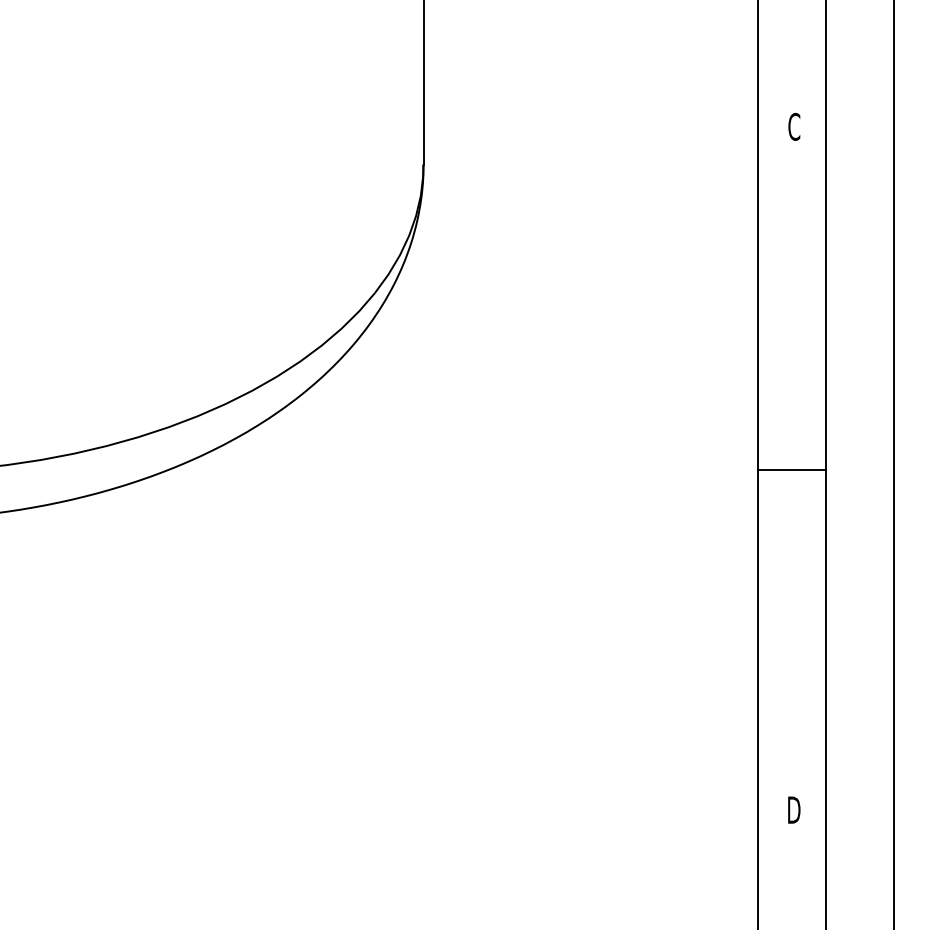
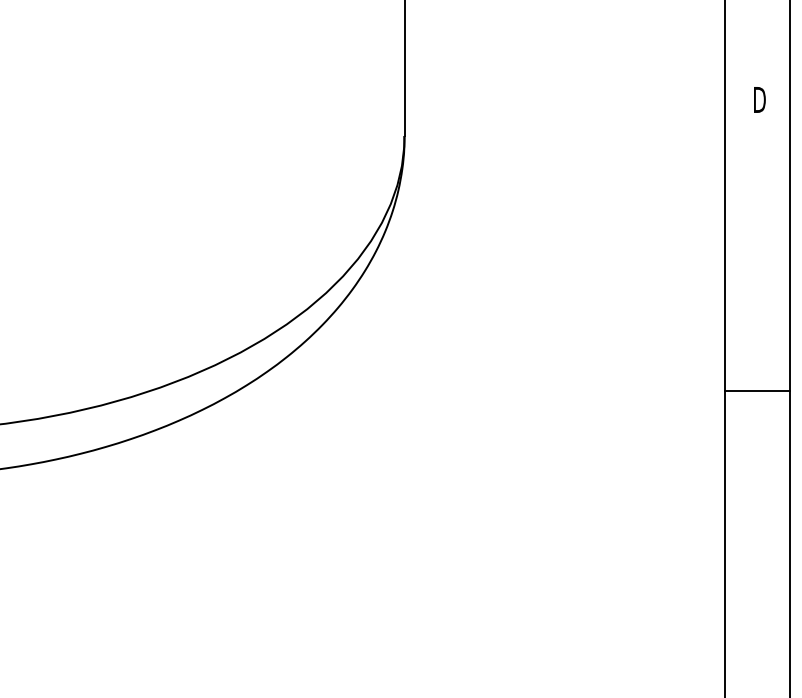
text: (794, 126) -> (759, 99), C -> D
line: (792, 469) -> (757, 390), moved

